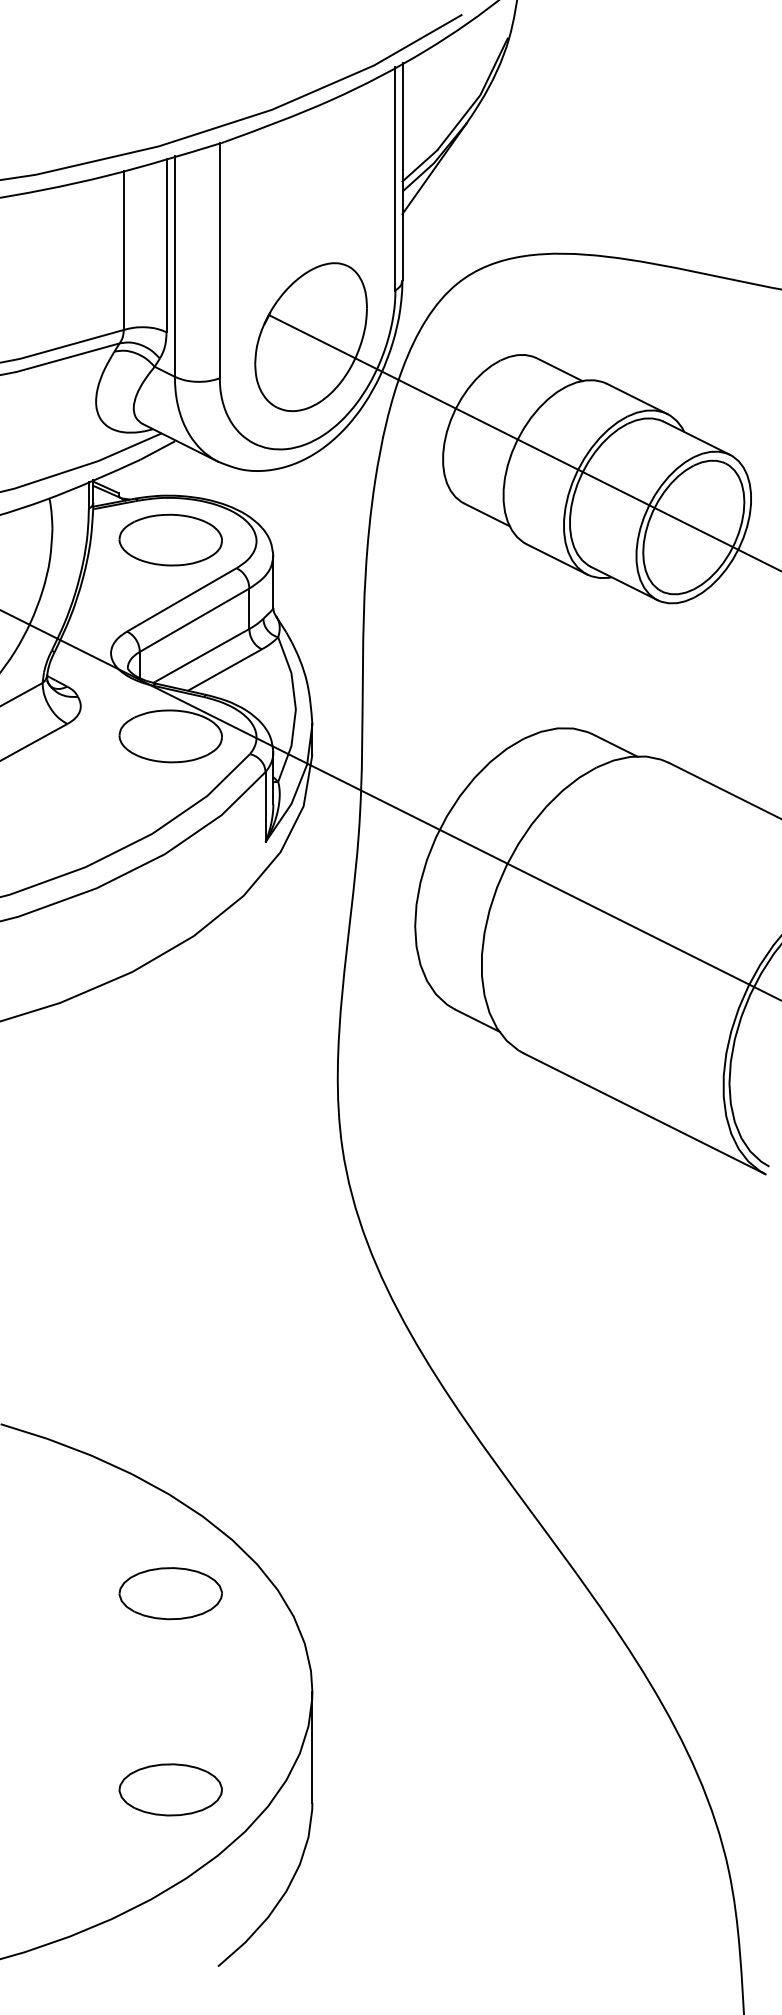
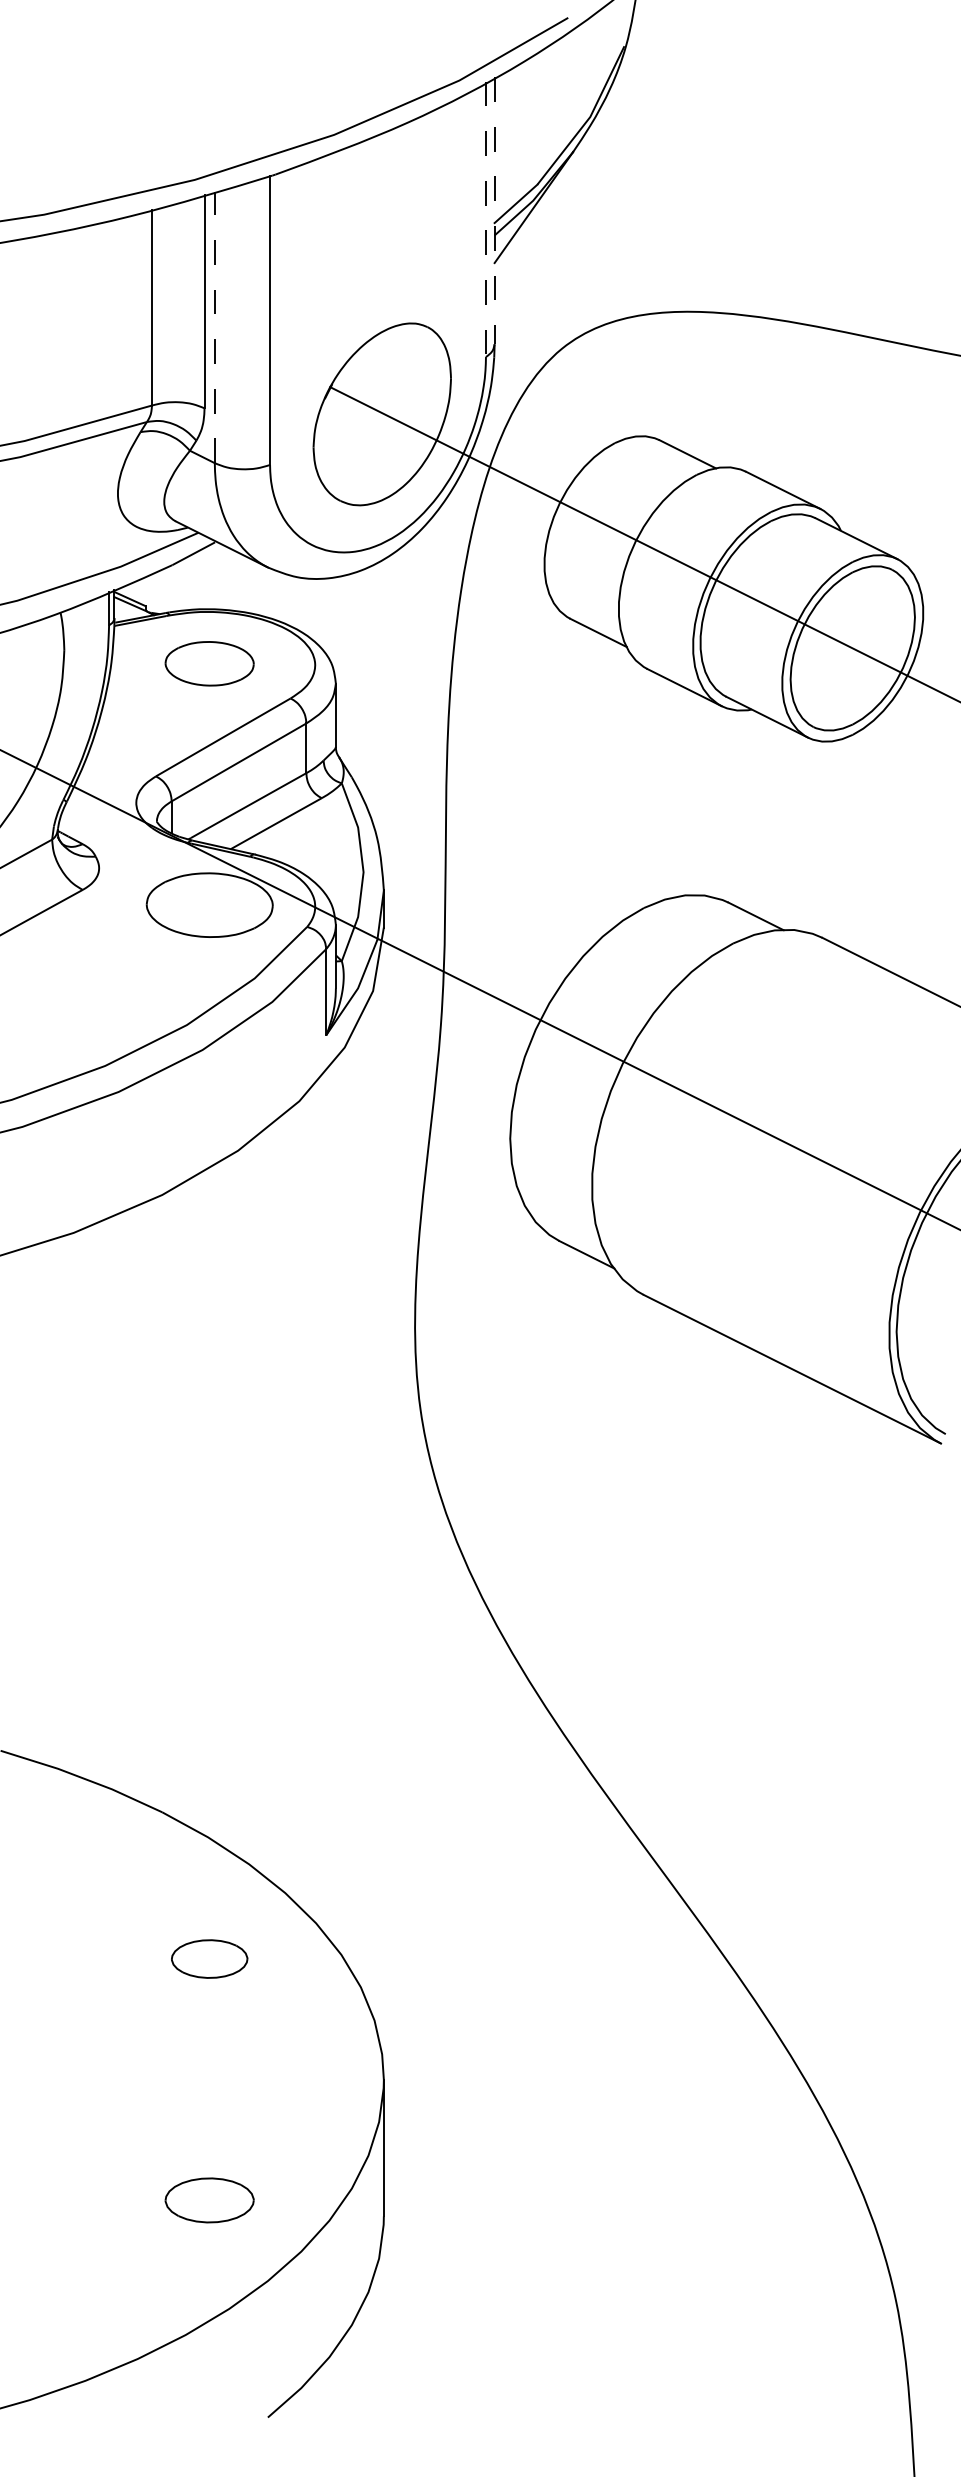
line: (402, 171) -> (494, 210), solid -> dashed
line: (395, 178) -> (485, 219), solid -> dashed
line: (174, 266) -> (214, 327), solid -> dashed
part: (170, 539) -> (209, 663), size x0.7
part: (170, 1593) -> (209, 1958), size x0.6
part: (170, 1789) -> (209, 2200), size x0.7

